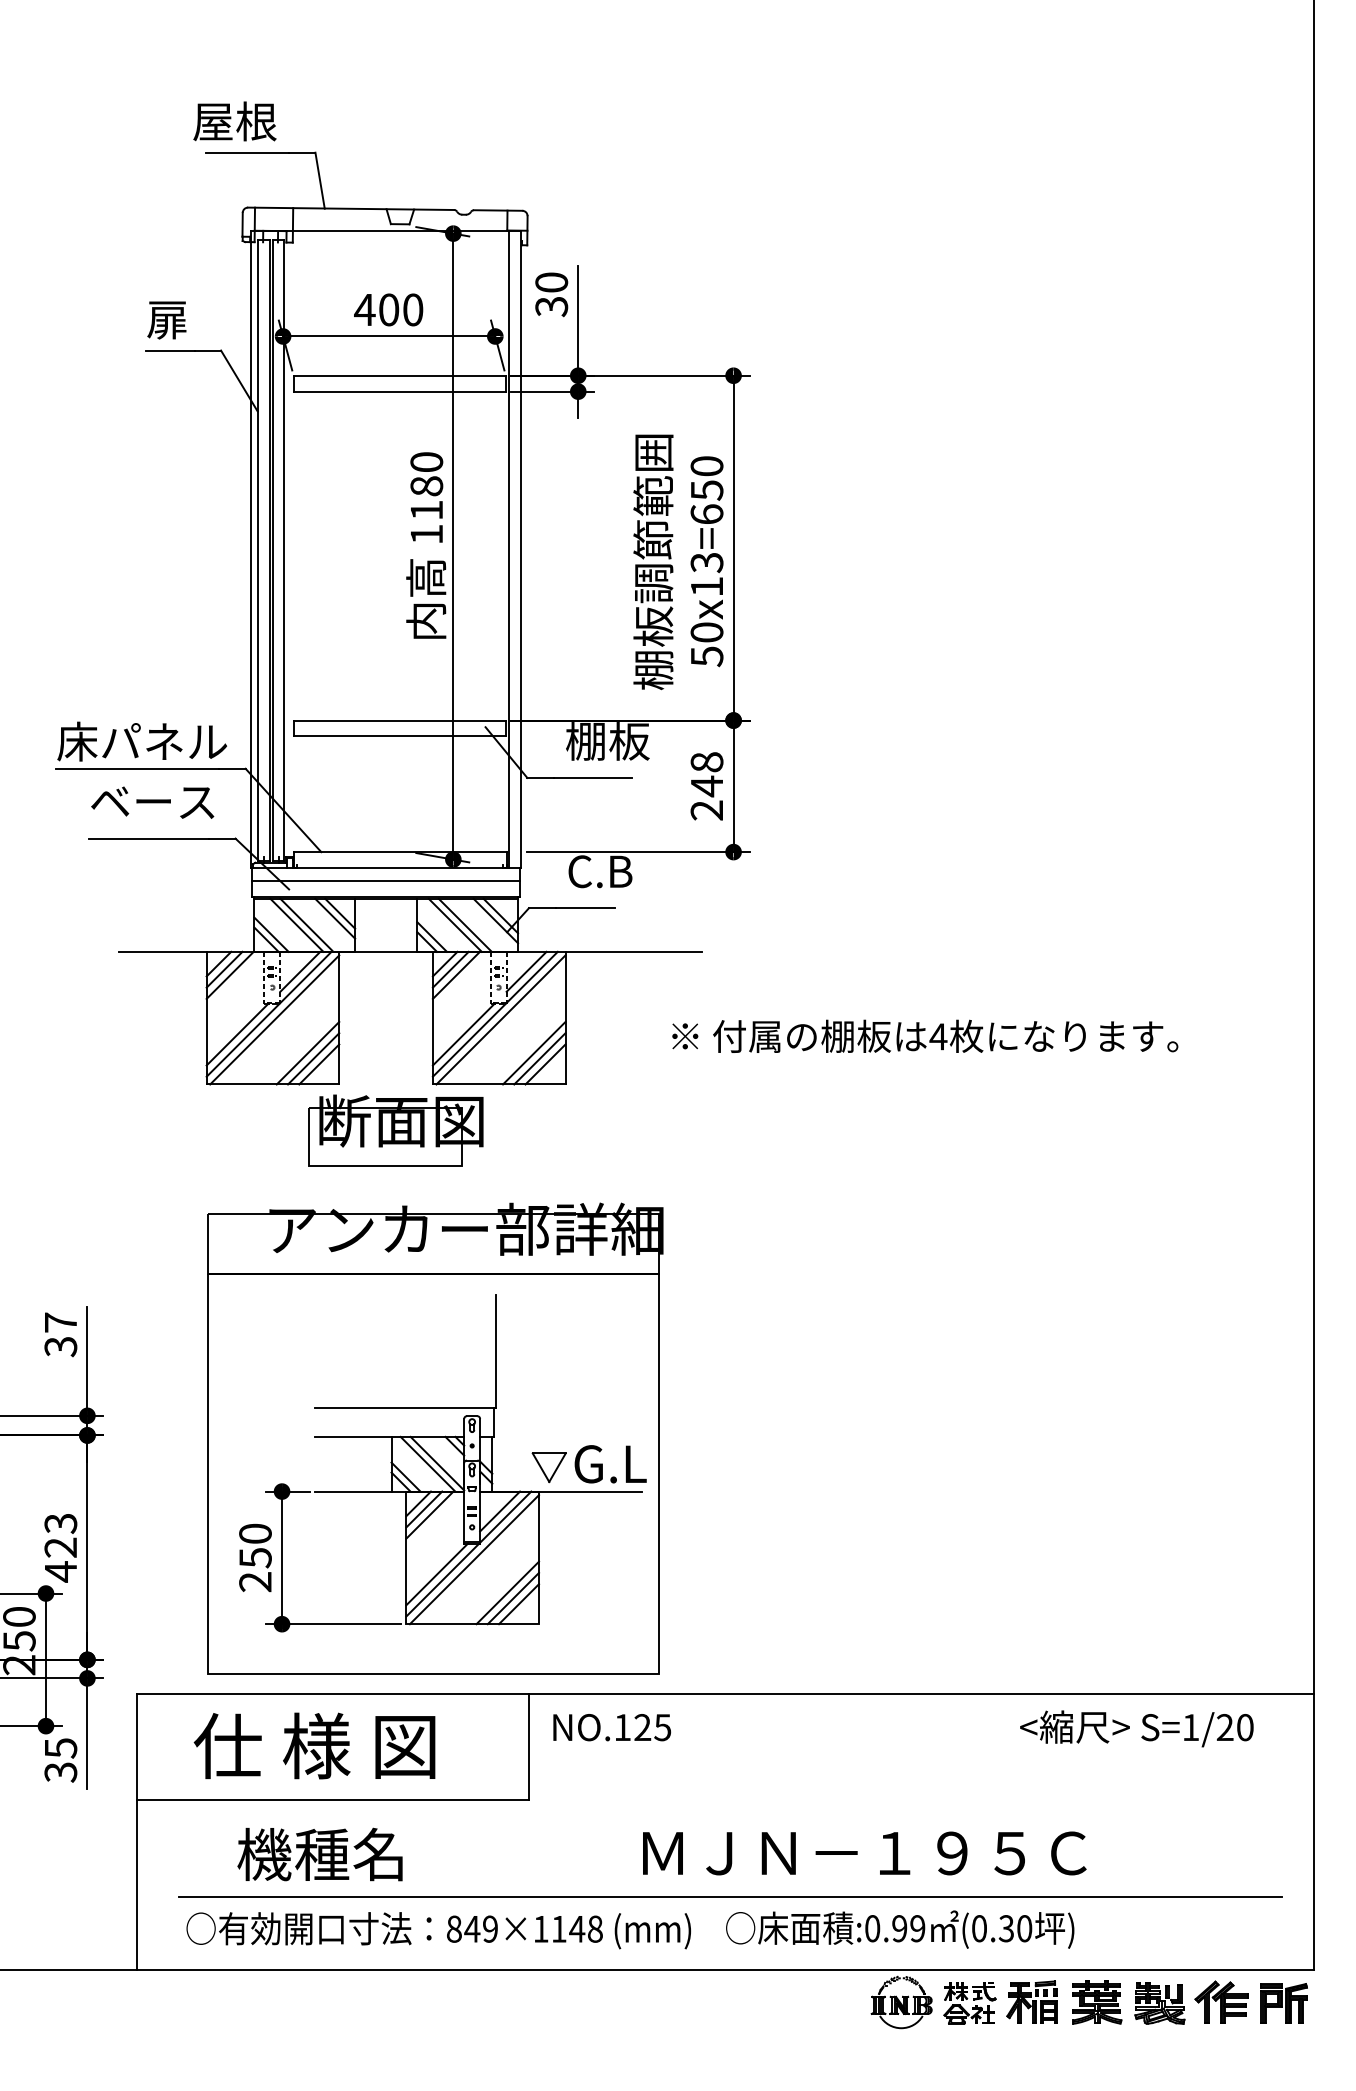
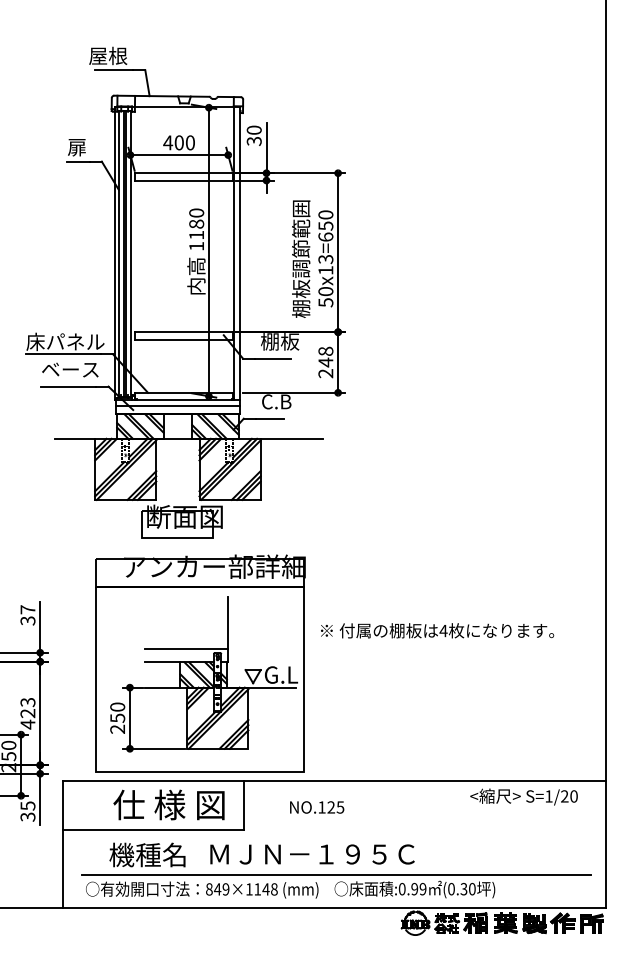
text: (925, 1035) -> (437, 630), moved
text: (612, 1727) -> (317, 807), moved
text: (313, 1745) -> (168, 804), moved
text: (864, 1853) -> (312, 854), moved

